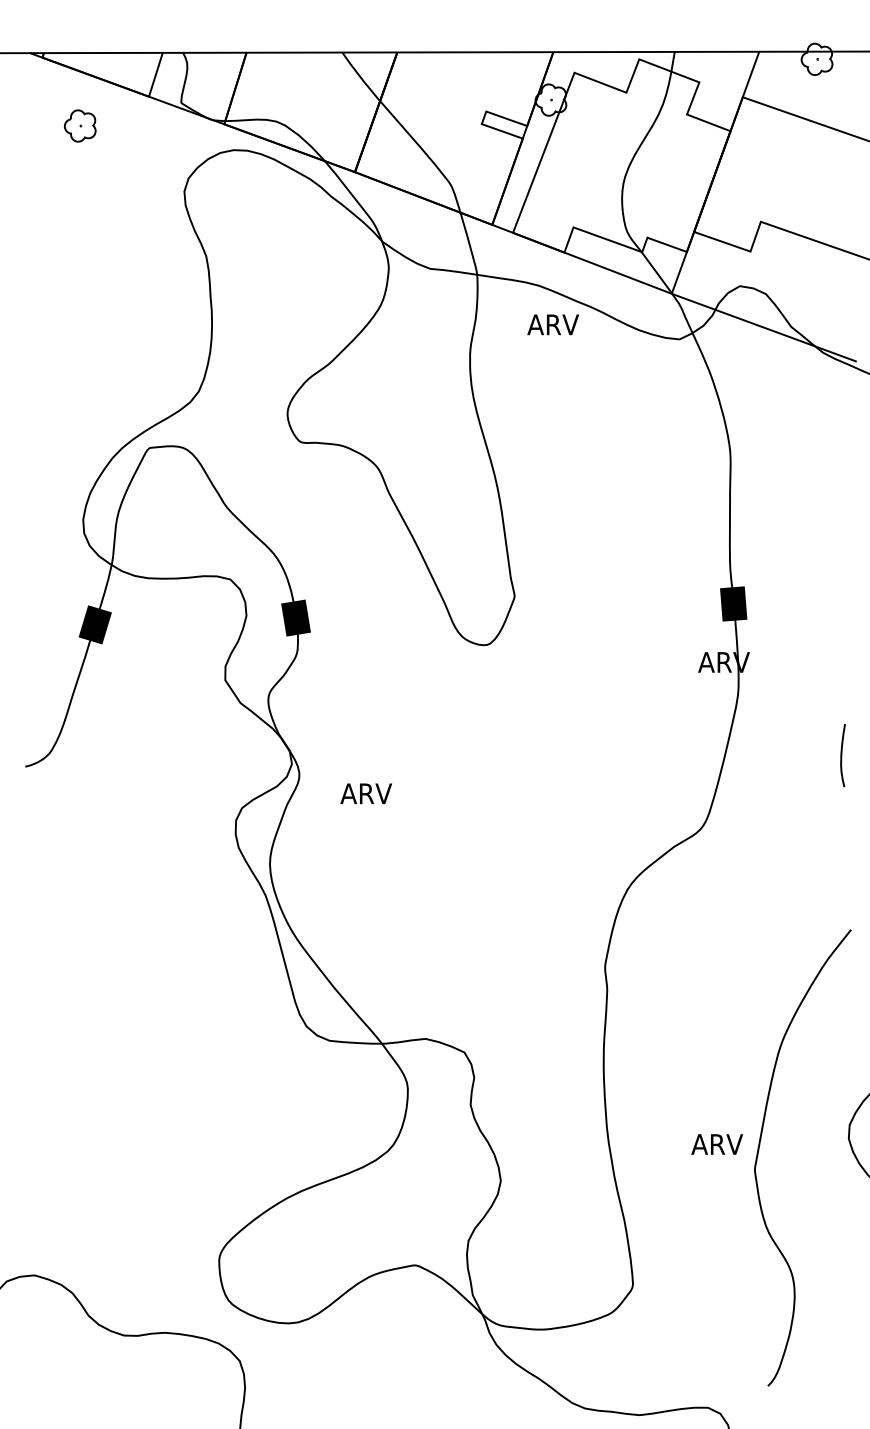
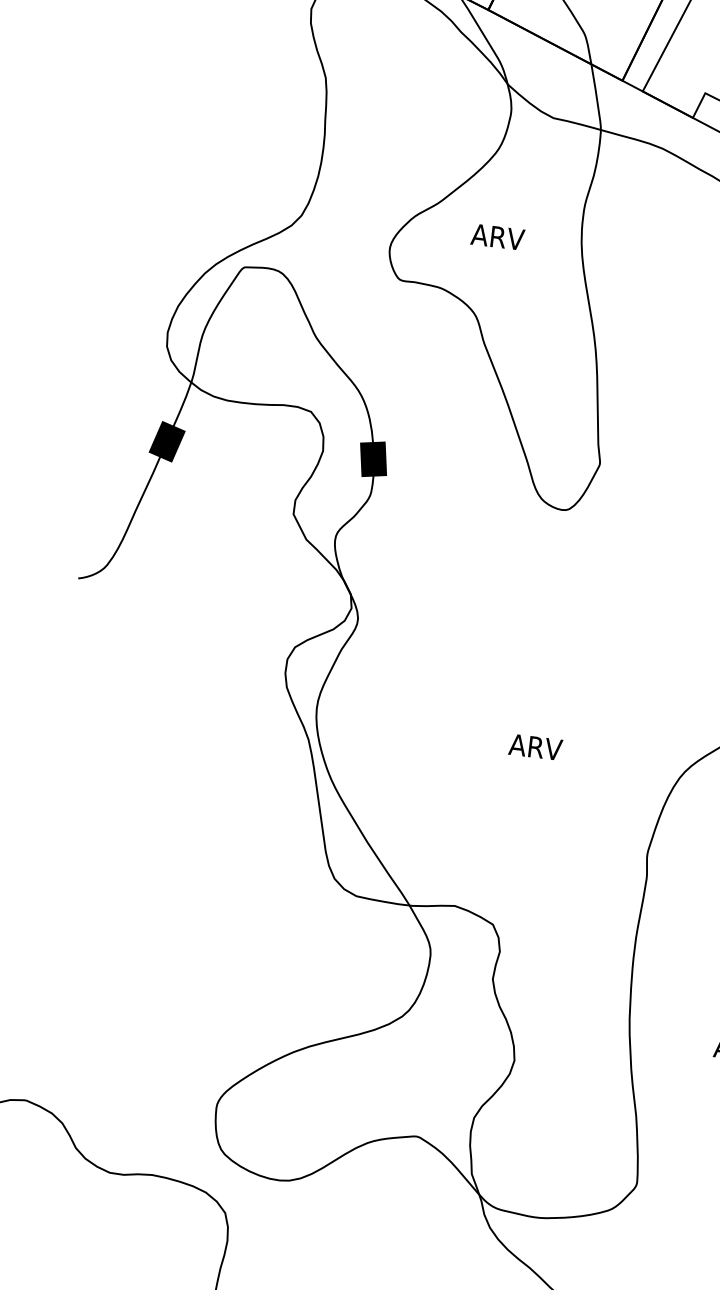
text: (552, 324) -> (497, 236), moved
text: (366, 793) -> (535, 747), moved

